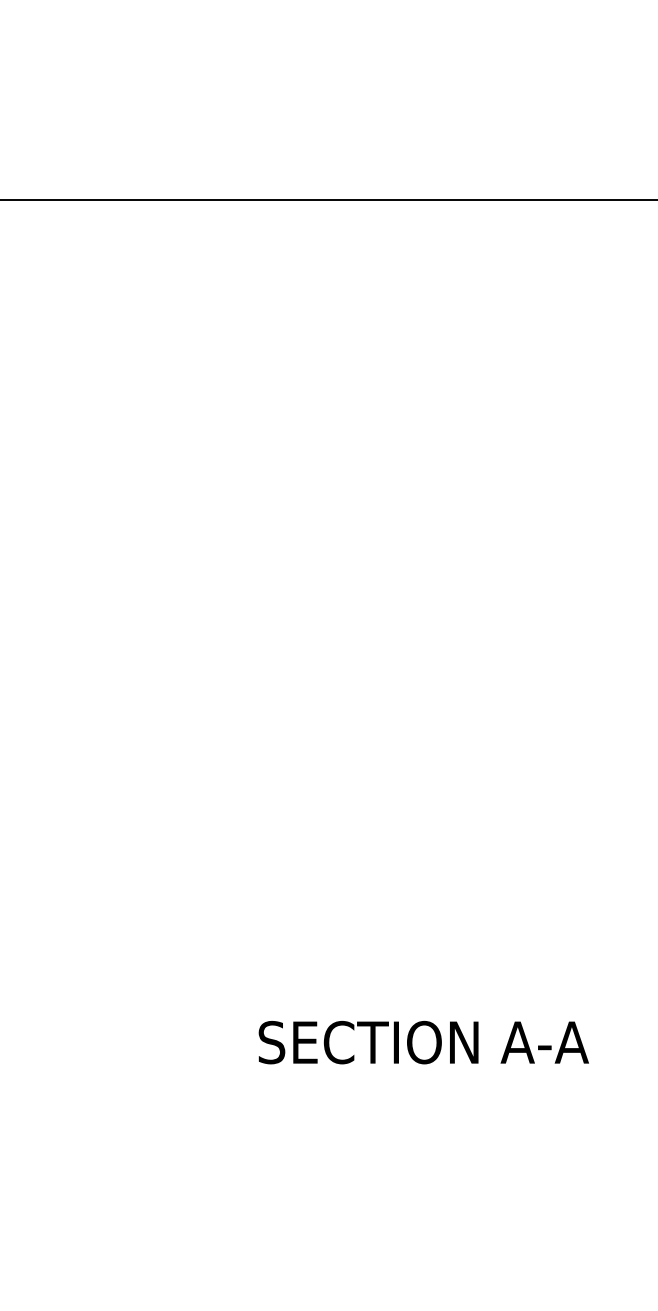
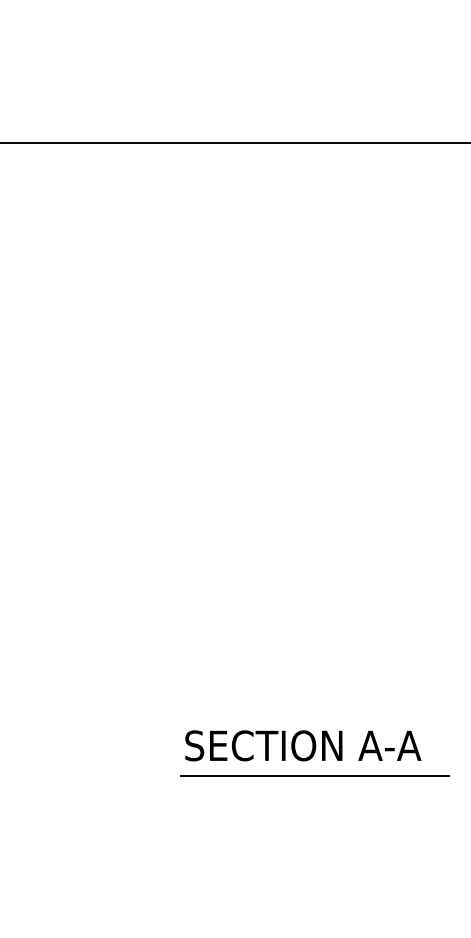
line: (439, 1084) -> (314, 775), added

